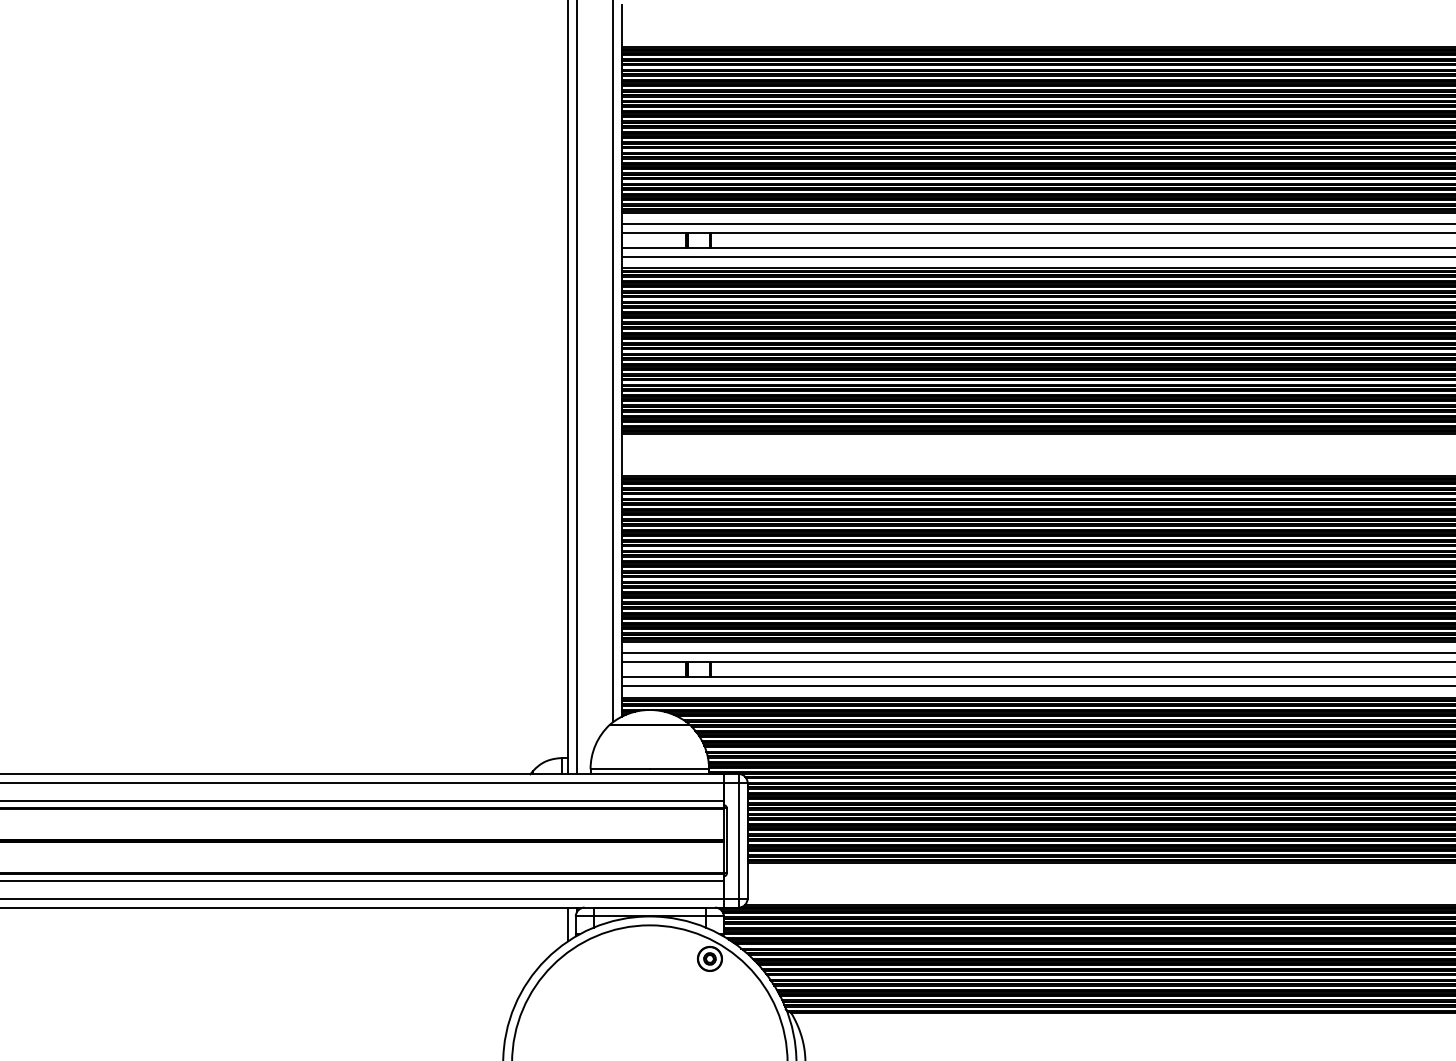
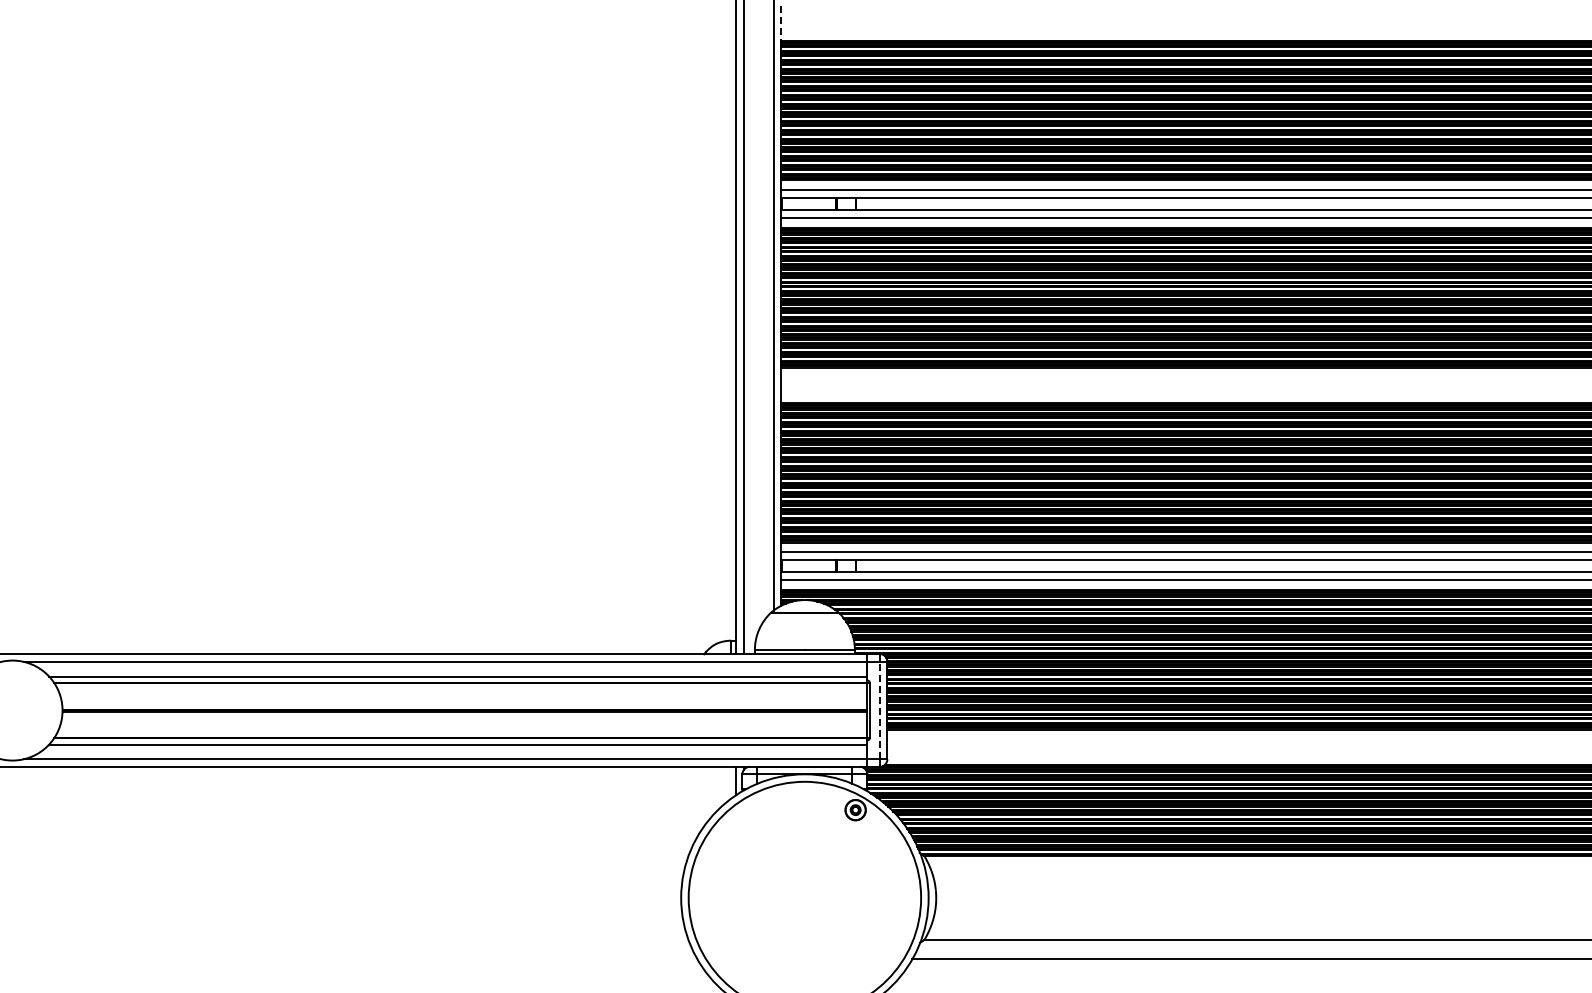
line: (622, 26) -> (781, 23), solid -> dashed
line: (738, 840) -> (879, 710), solid -> dashed

